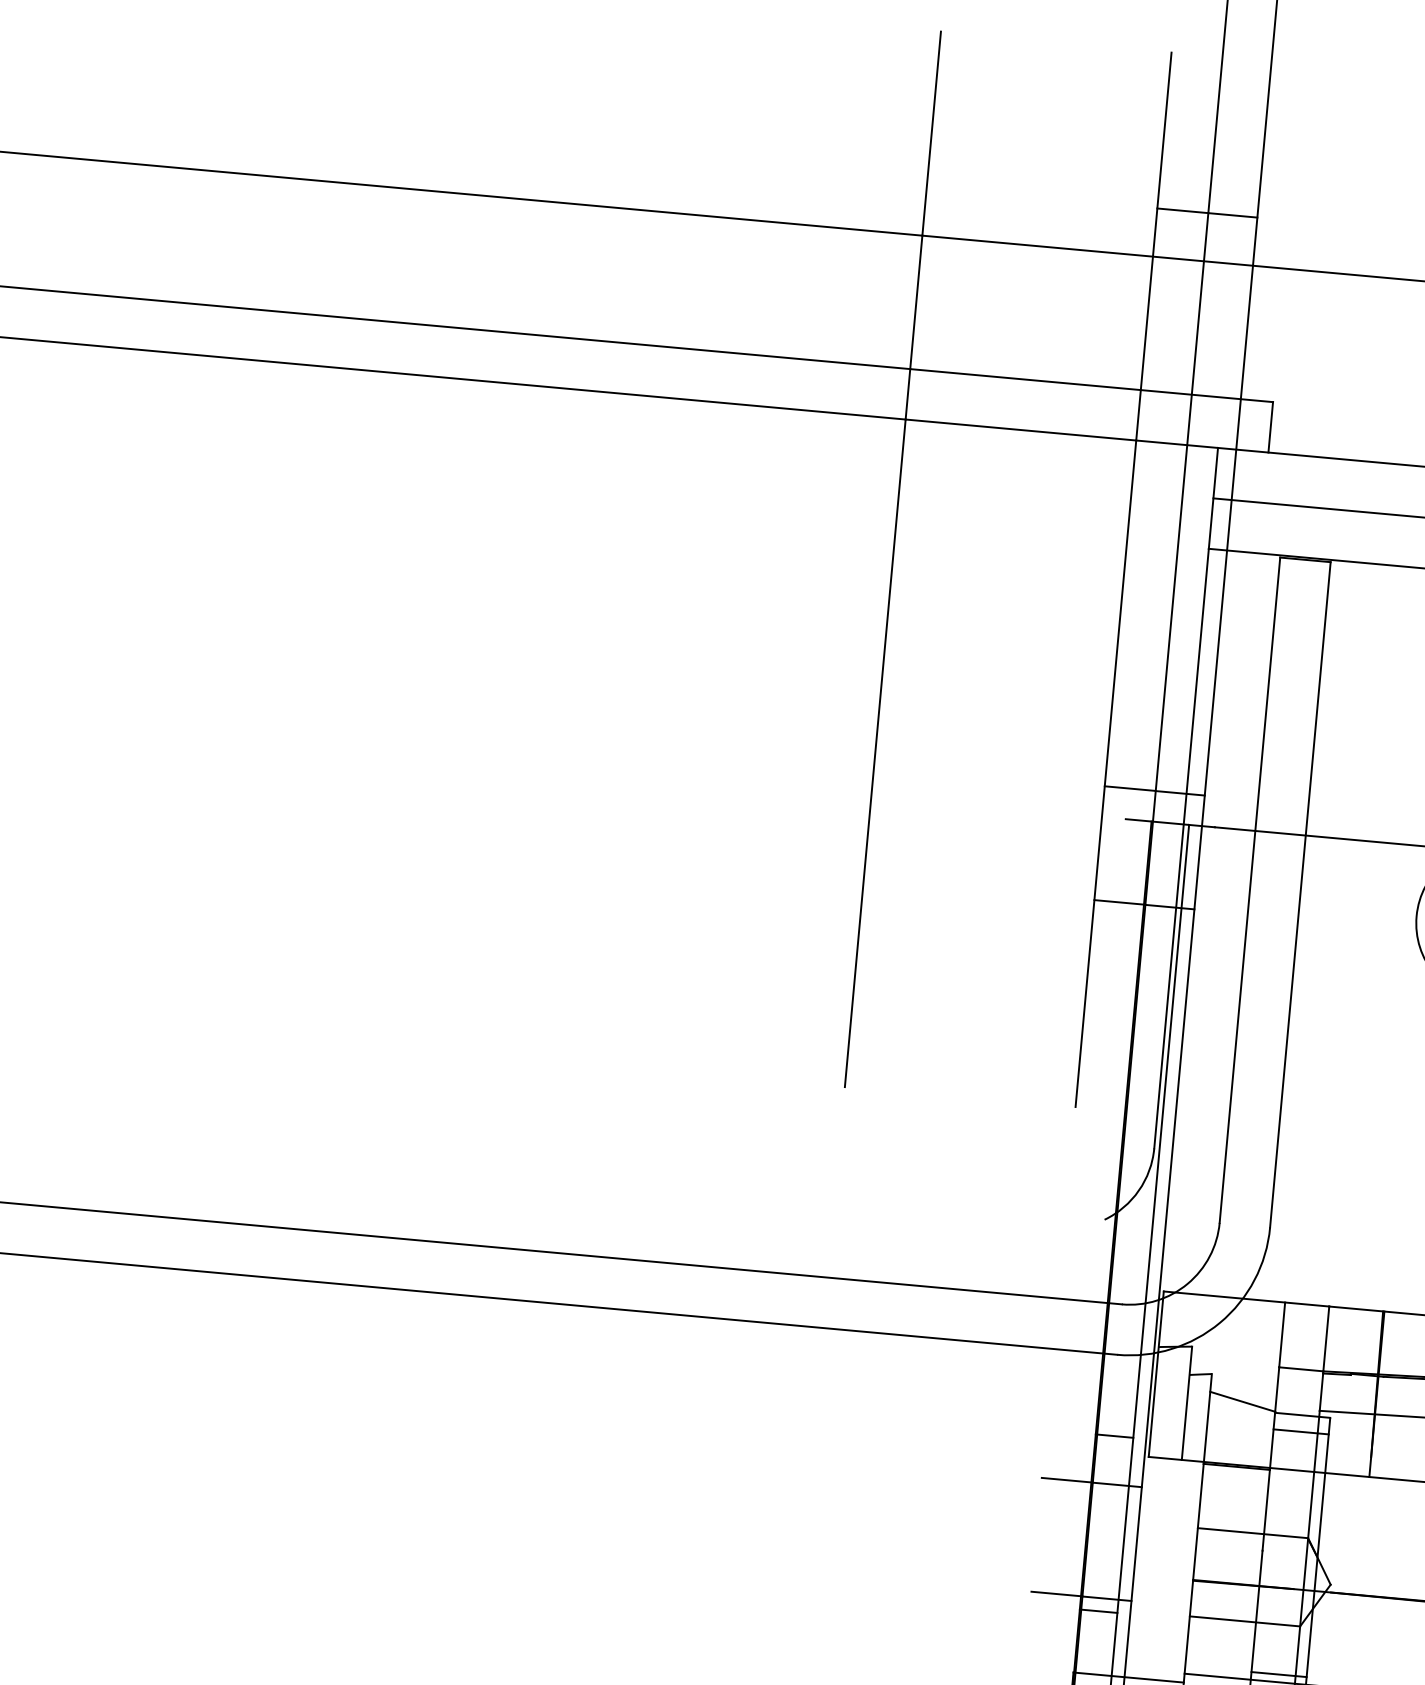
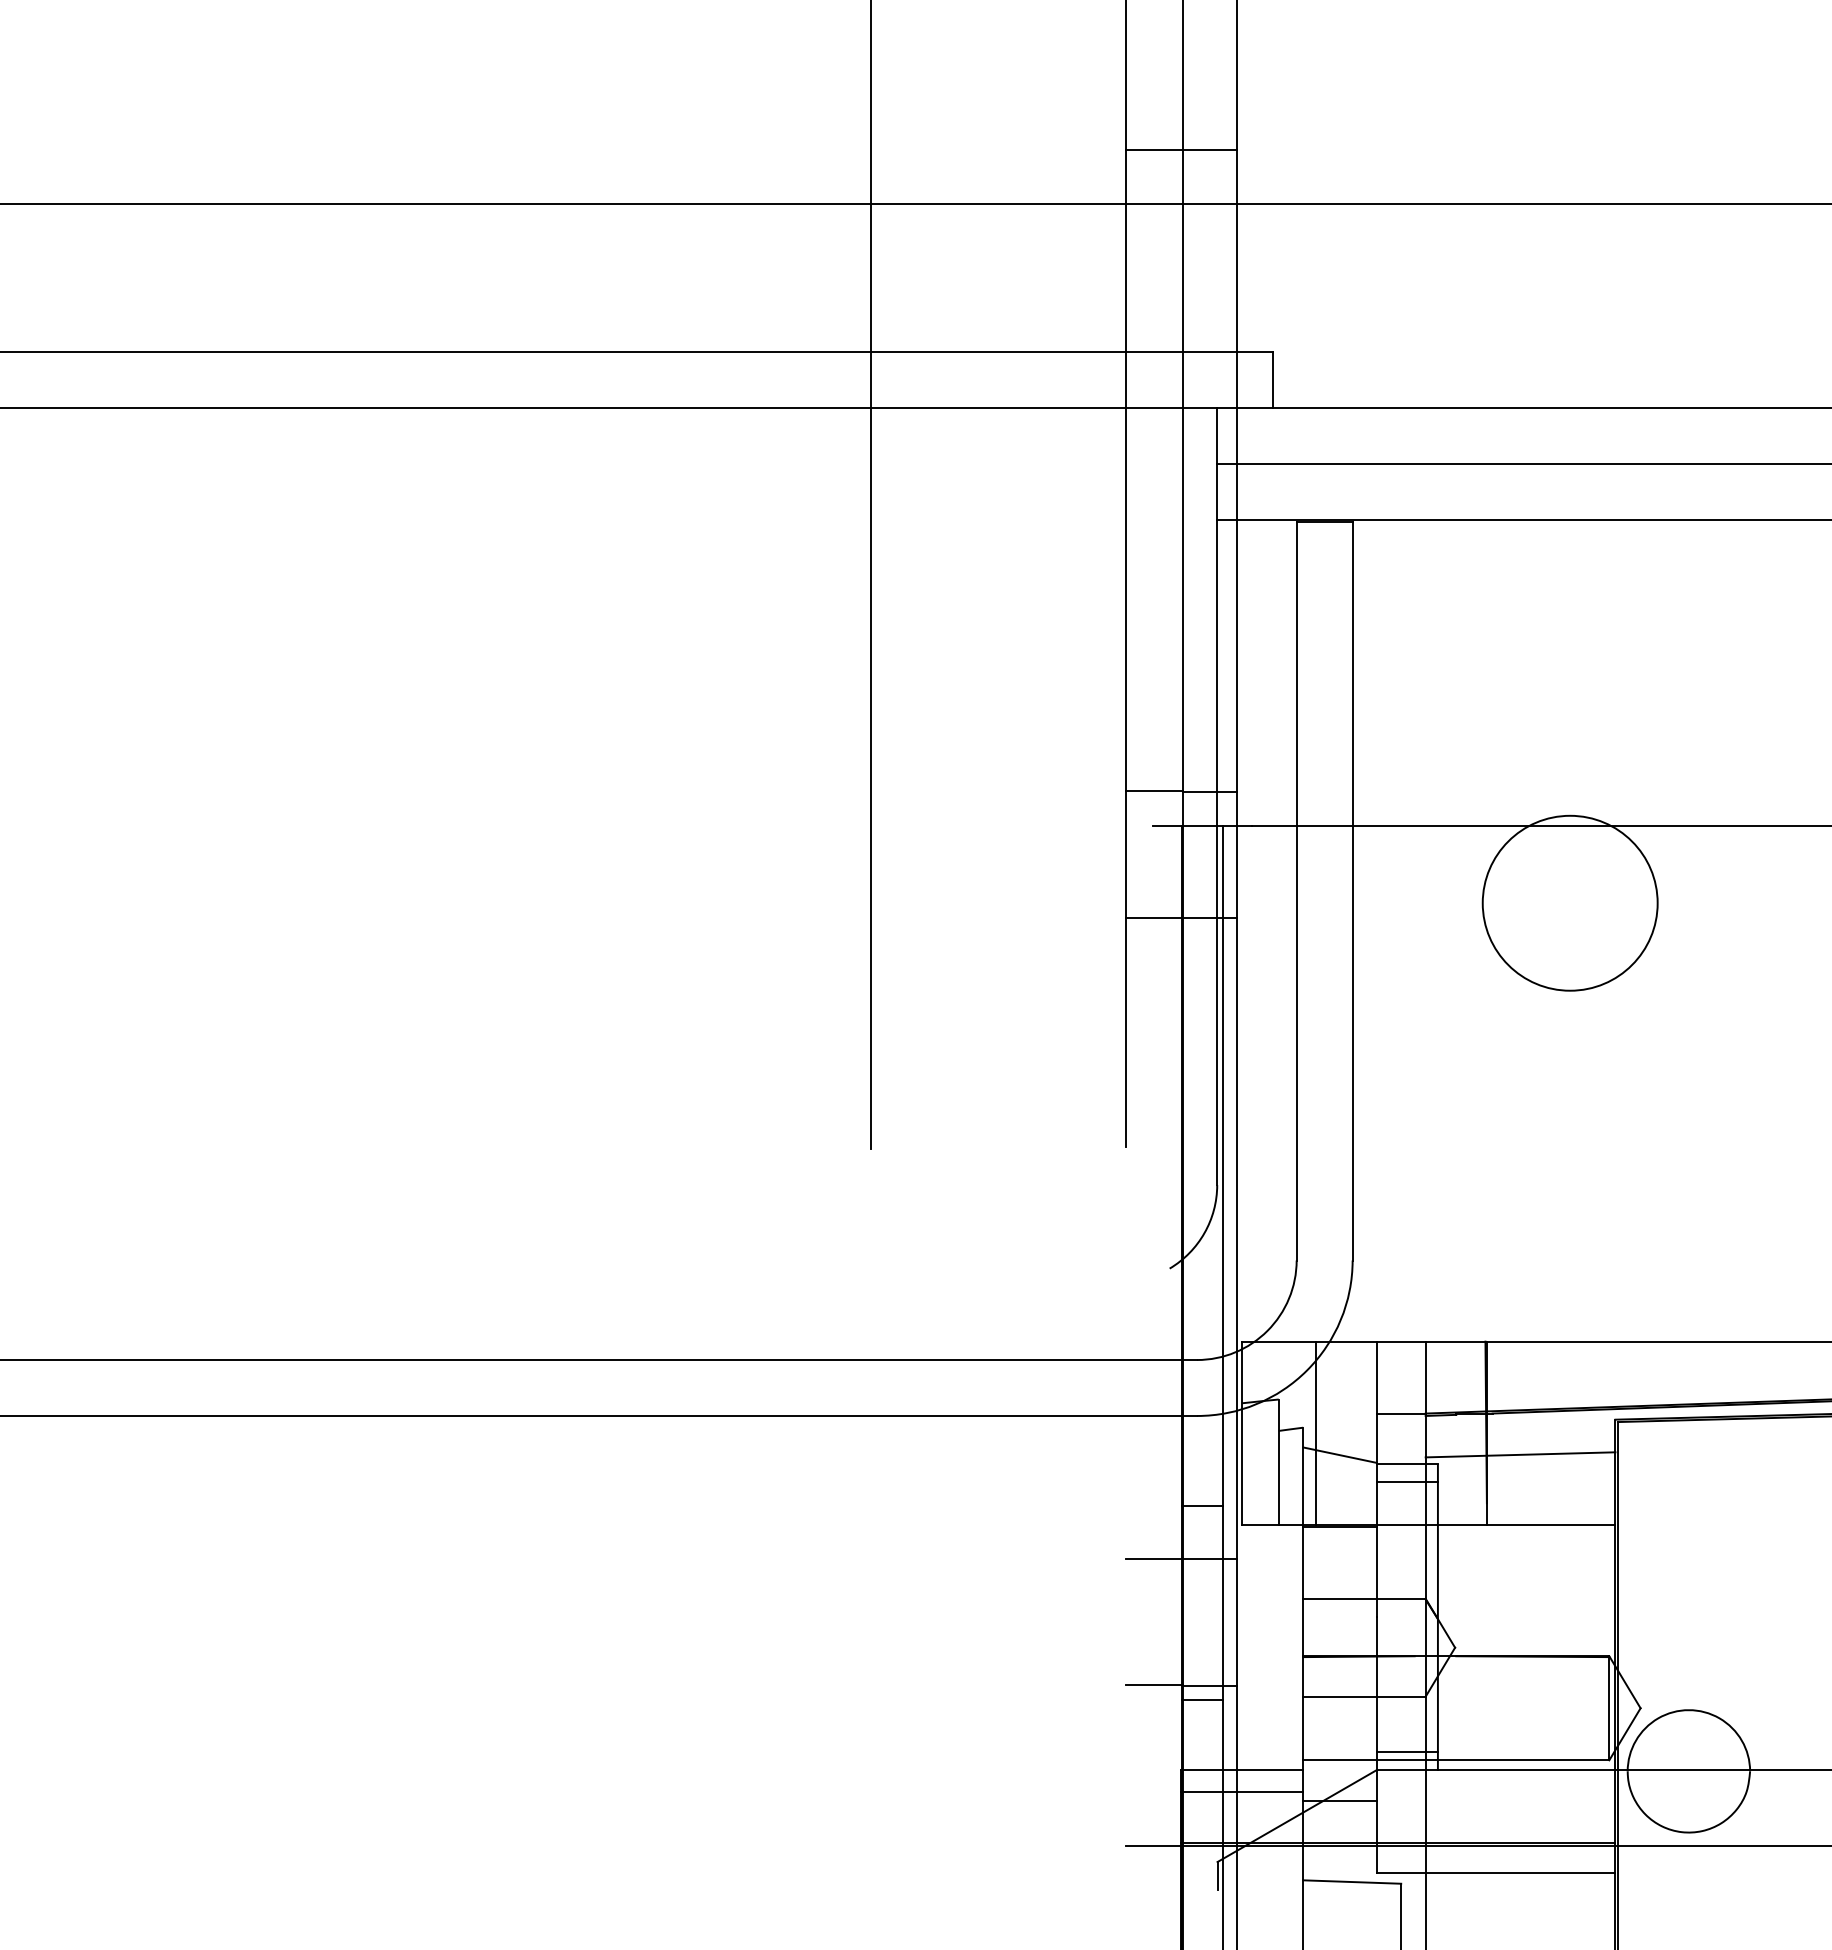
line: (1222, 1380) -> (1315, 1433), added

